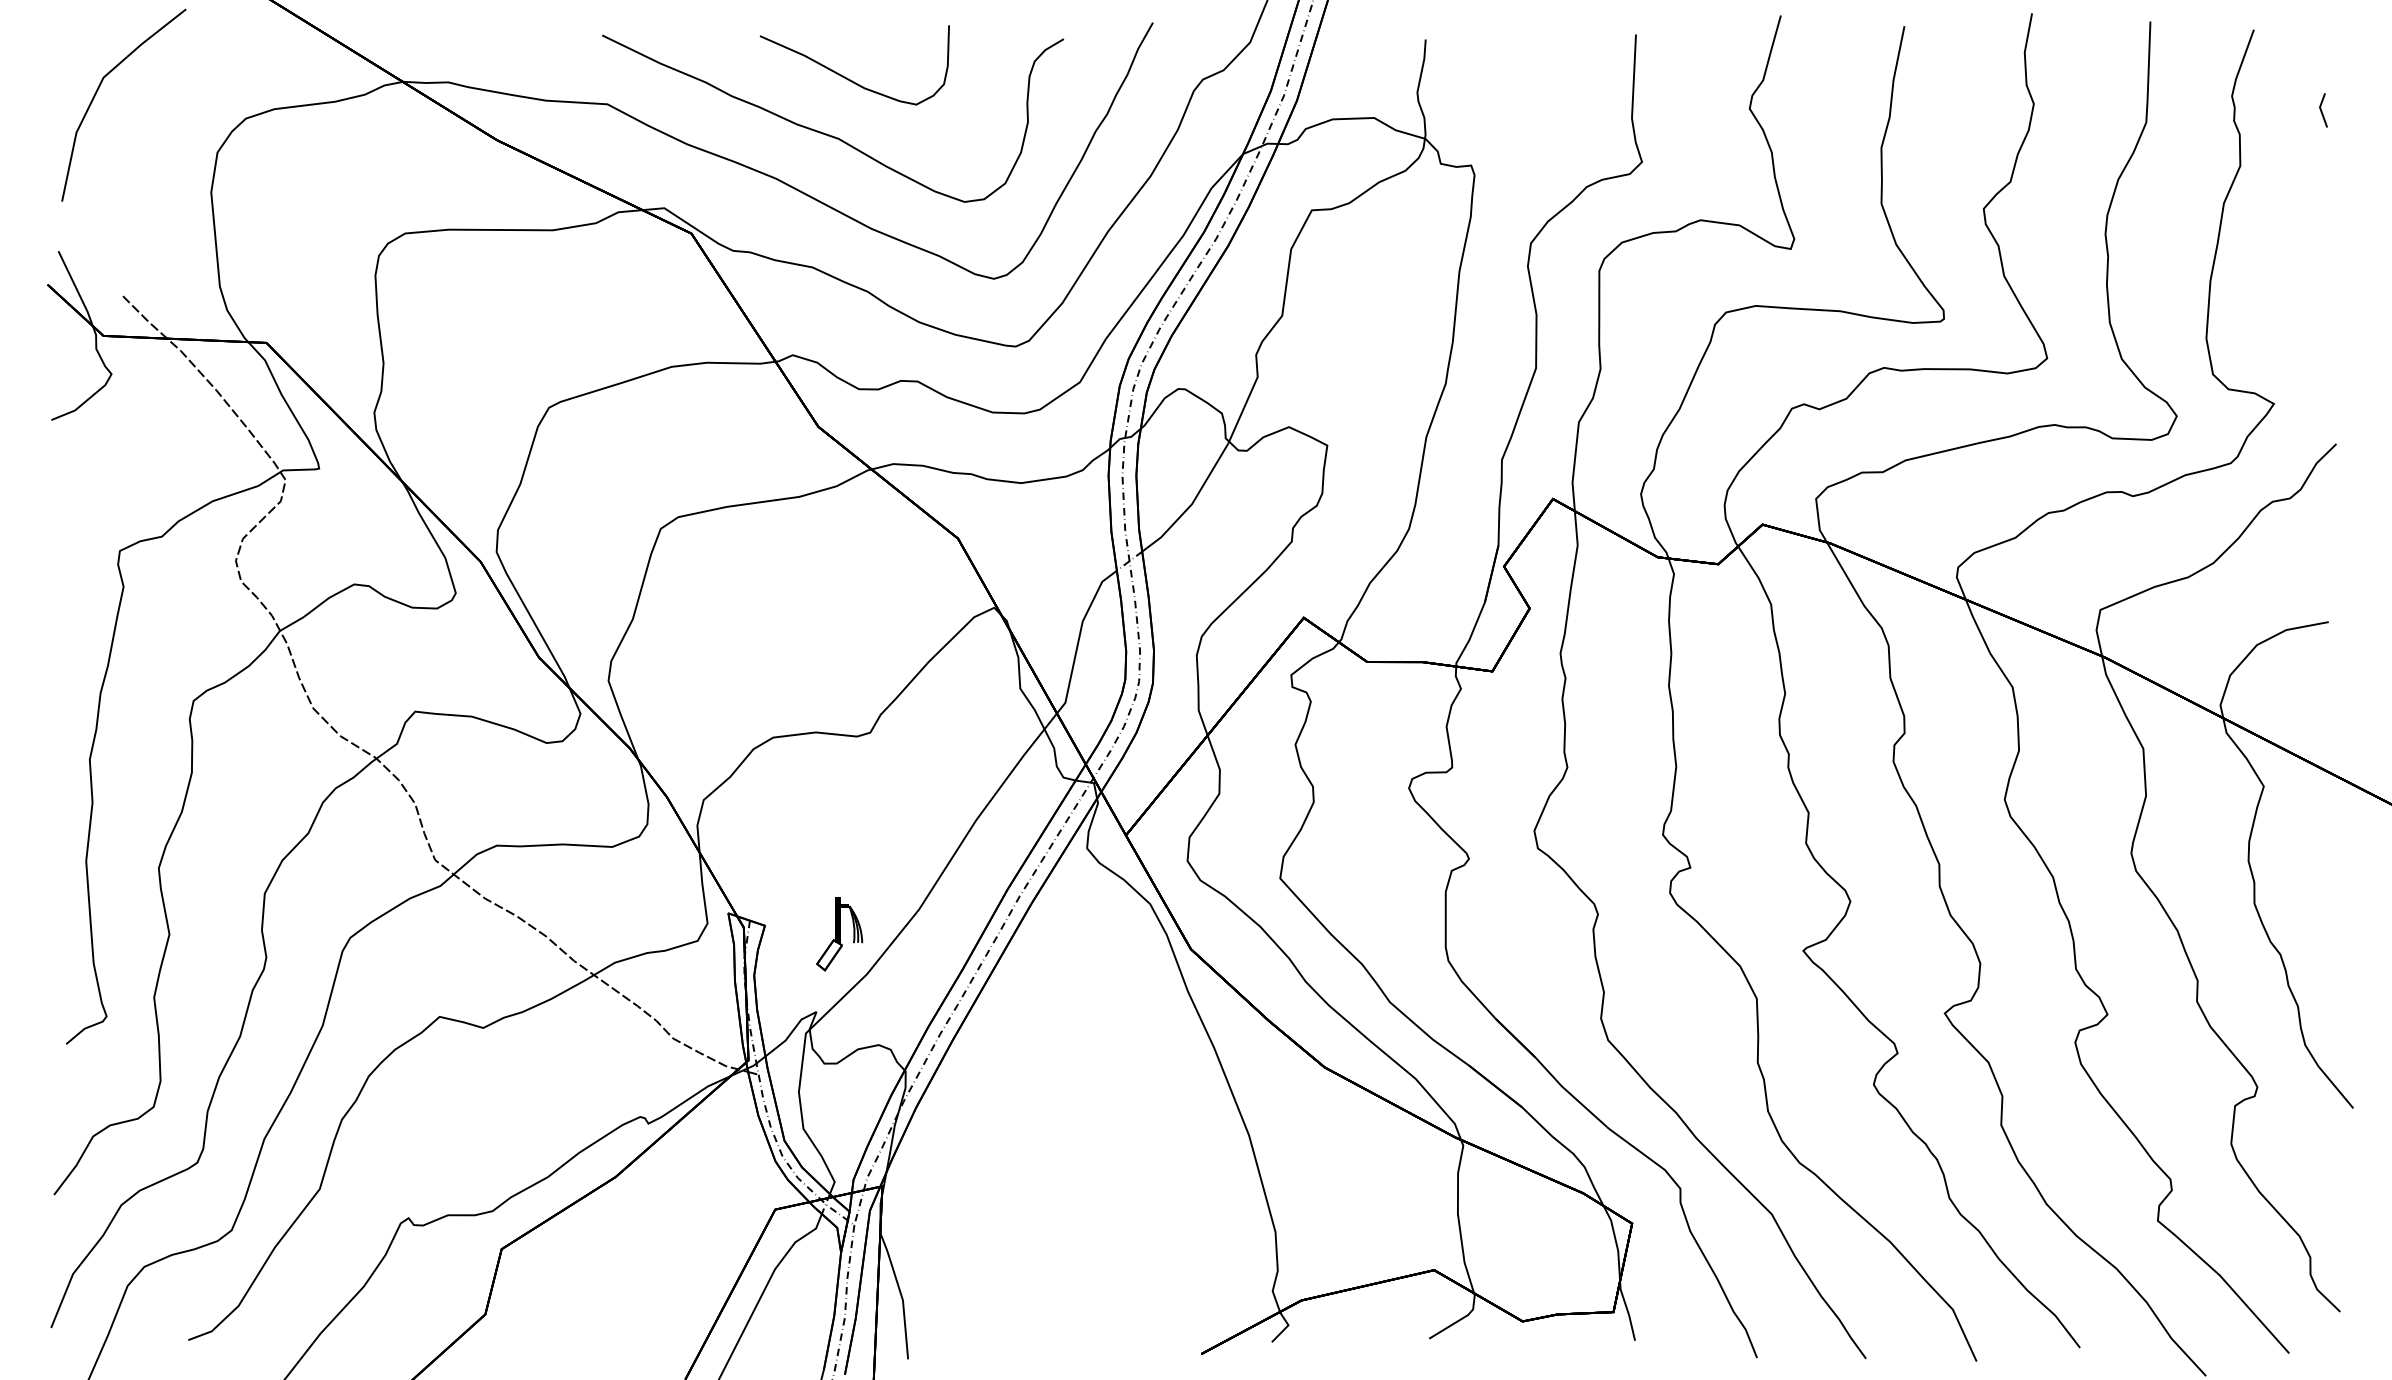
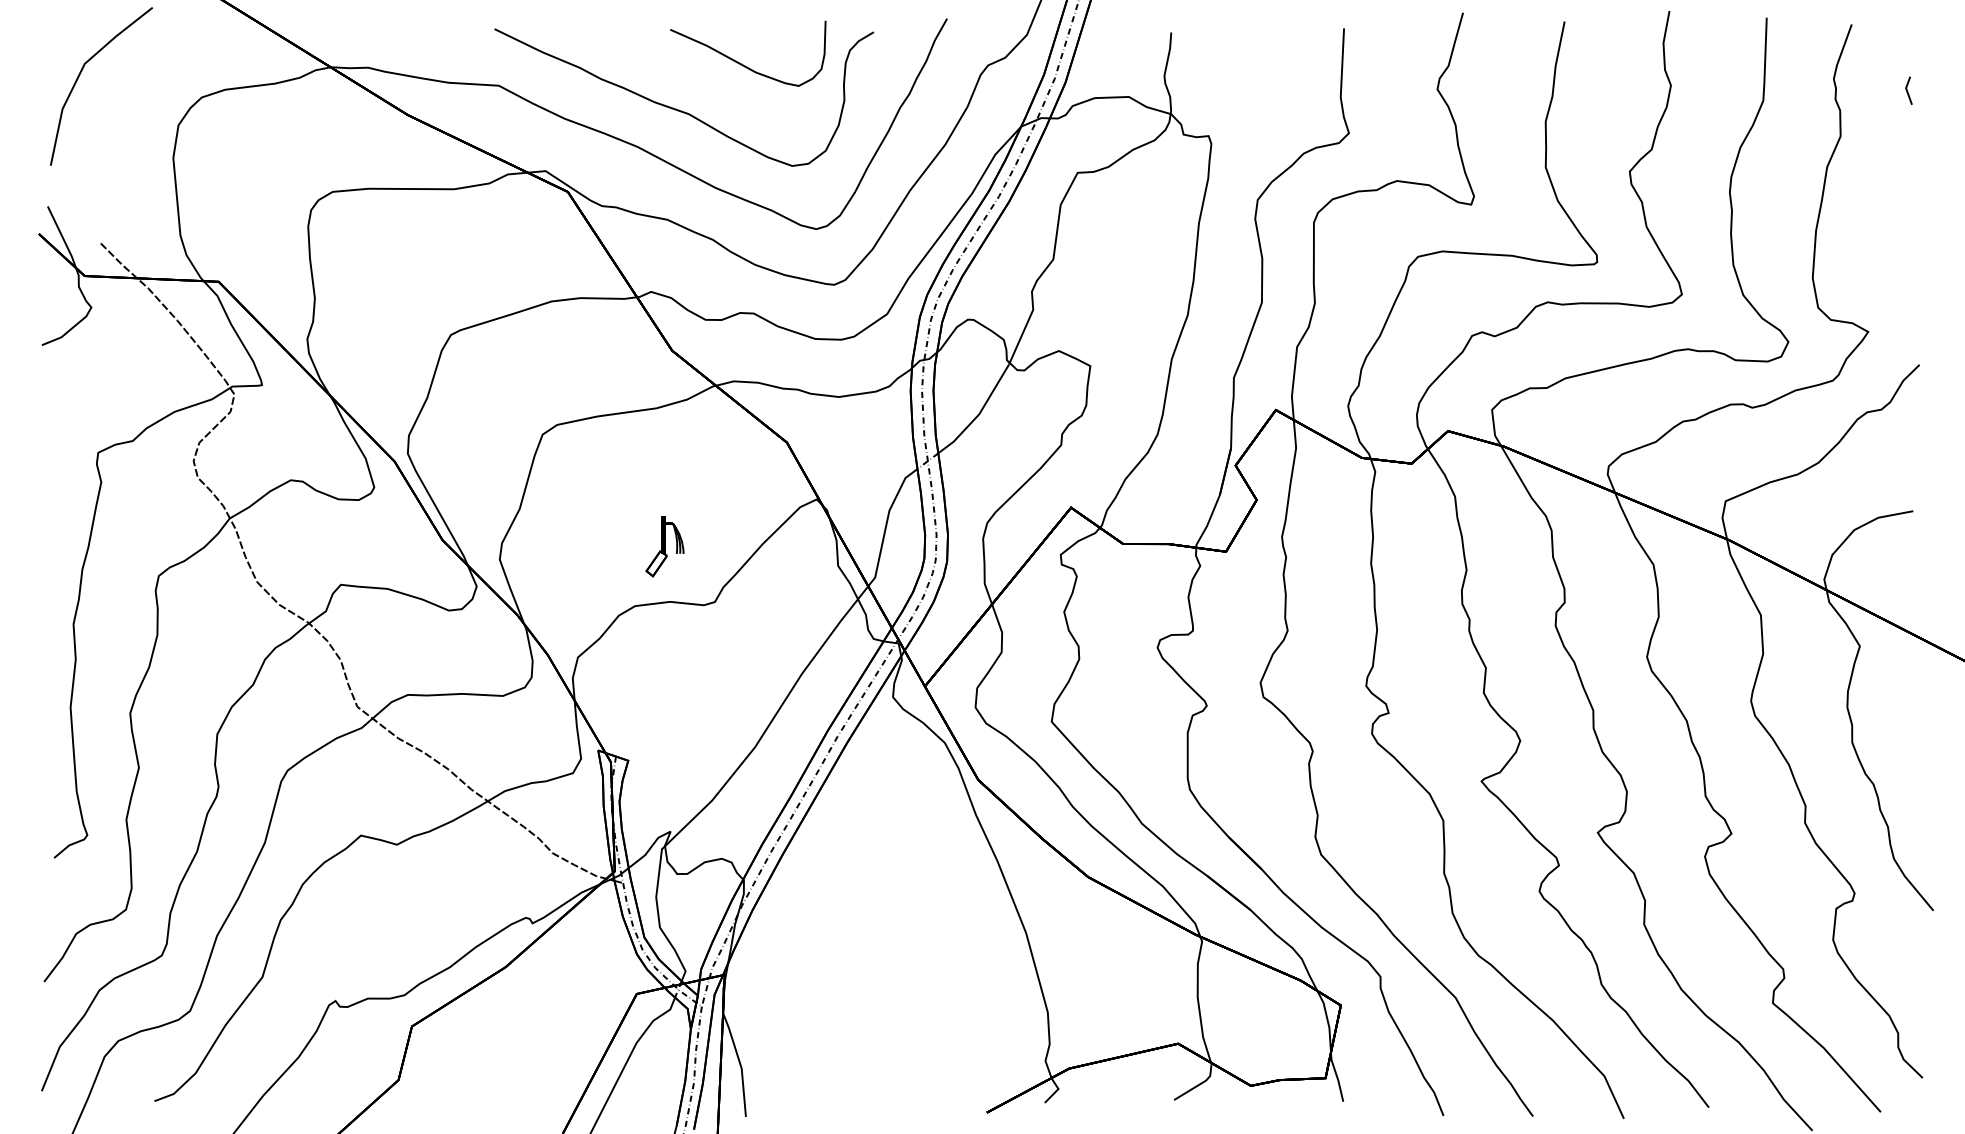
curve: (845, 76) -> (740, 62), moved
part: (839, 934) -> (664, 546), moved

